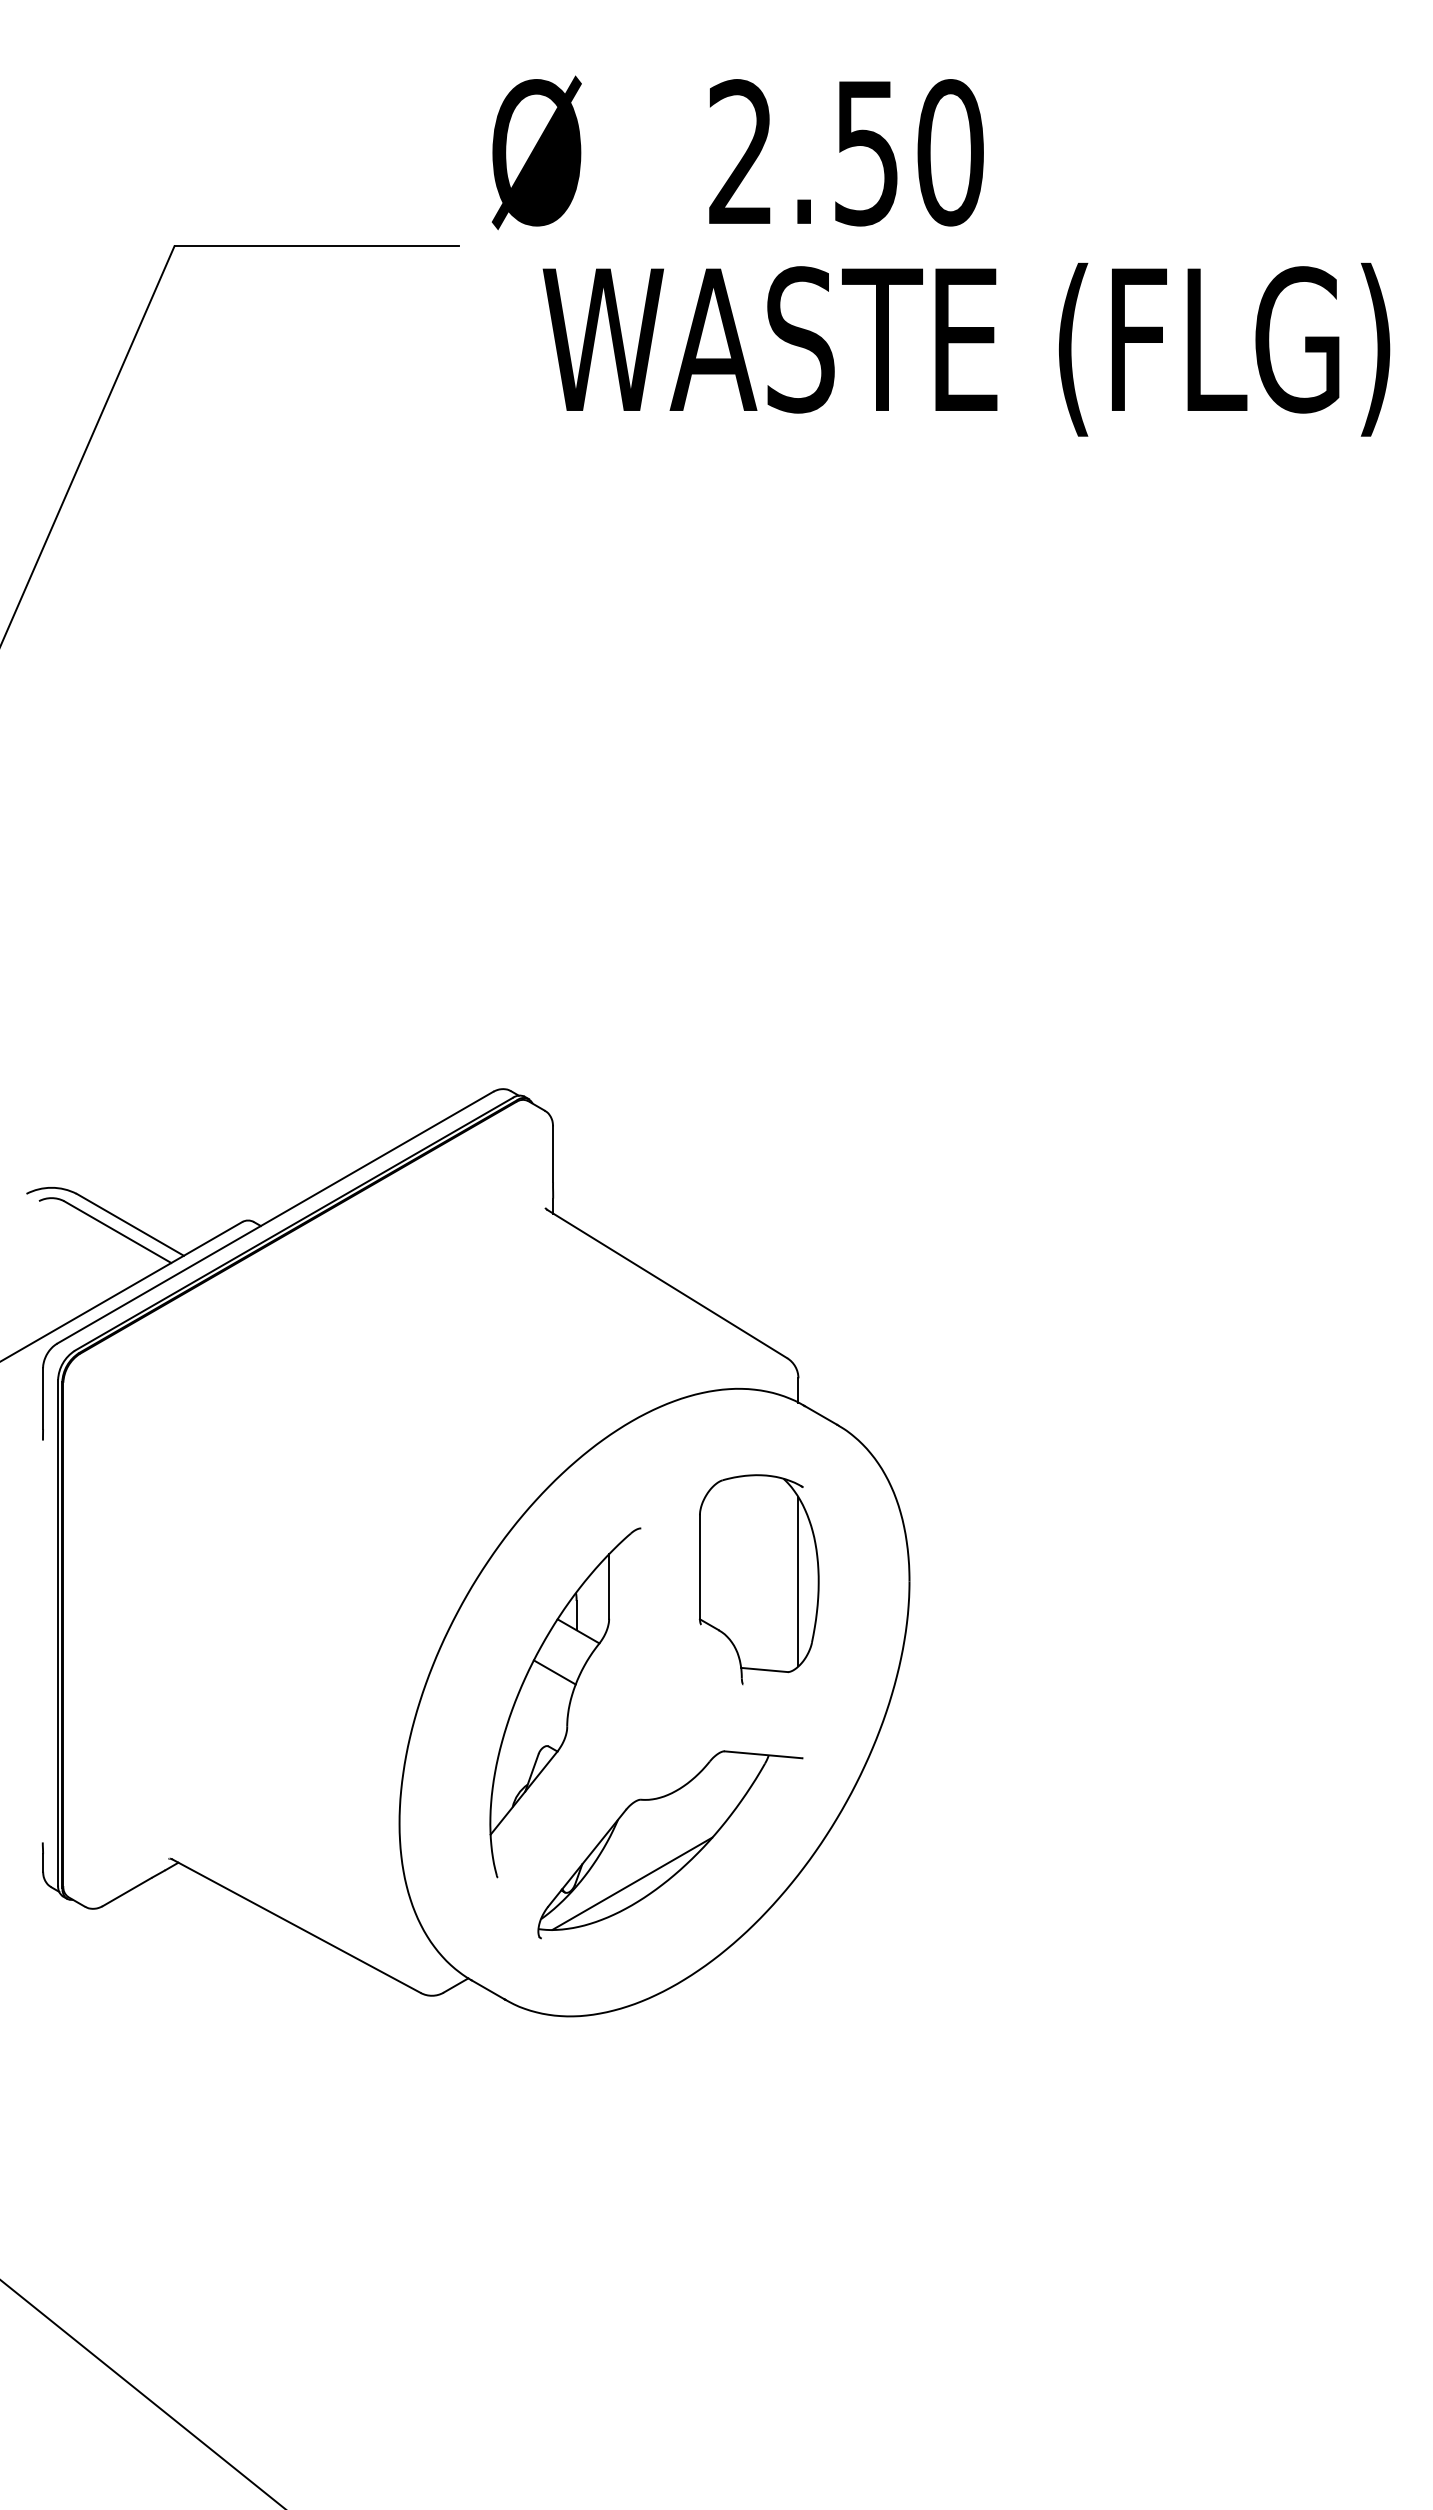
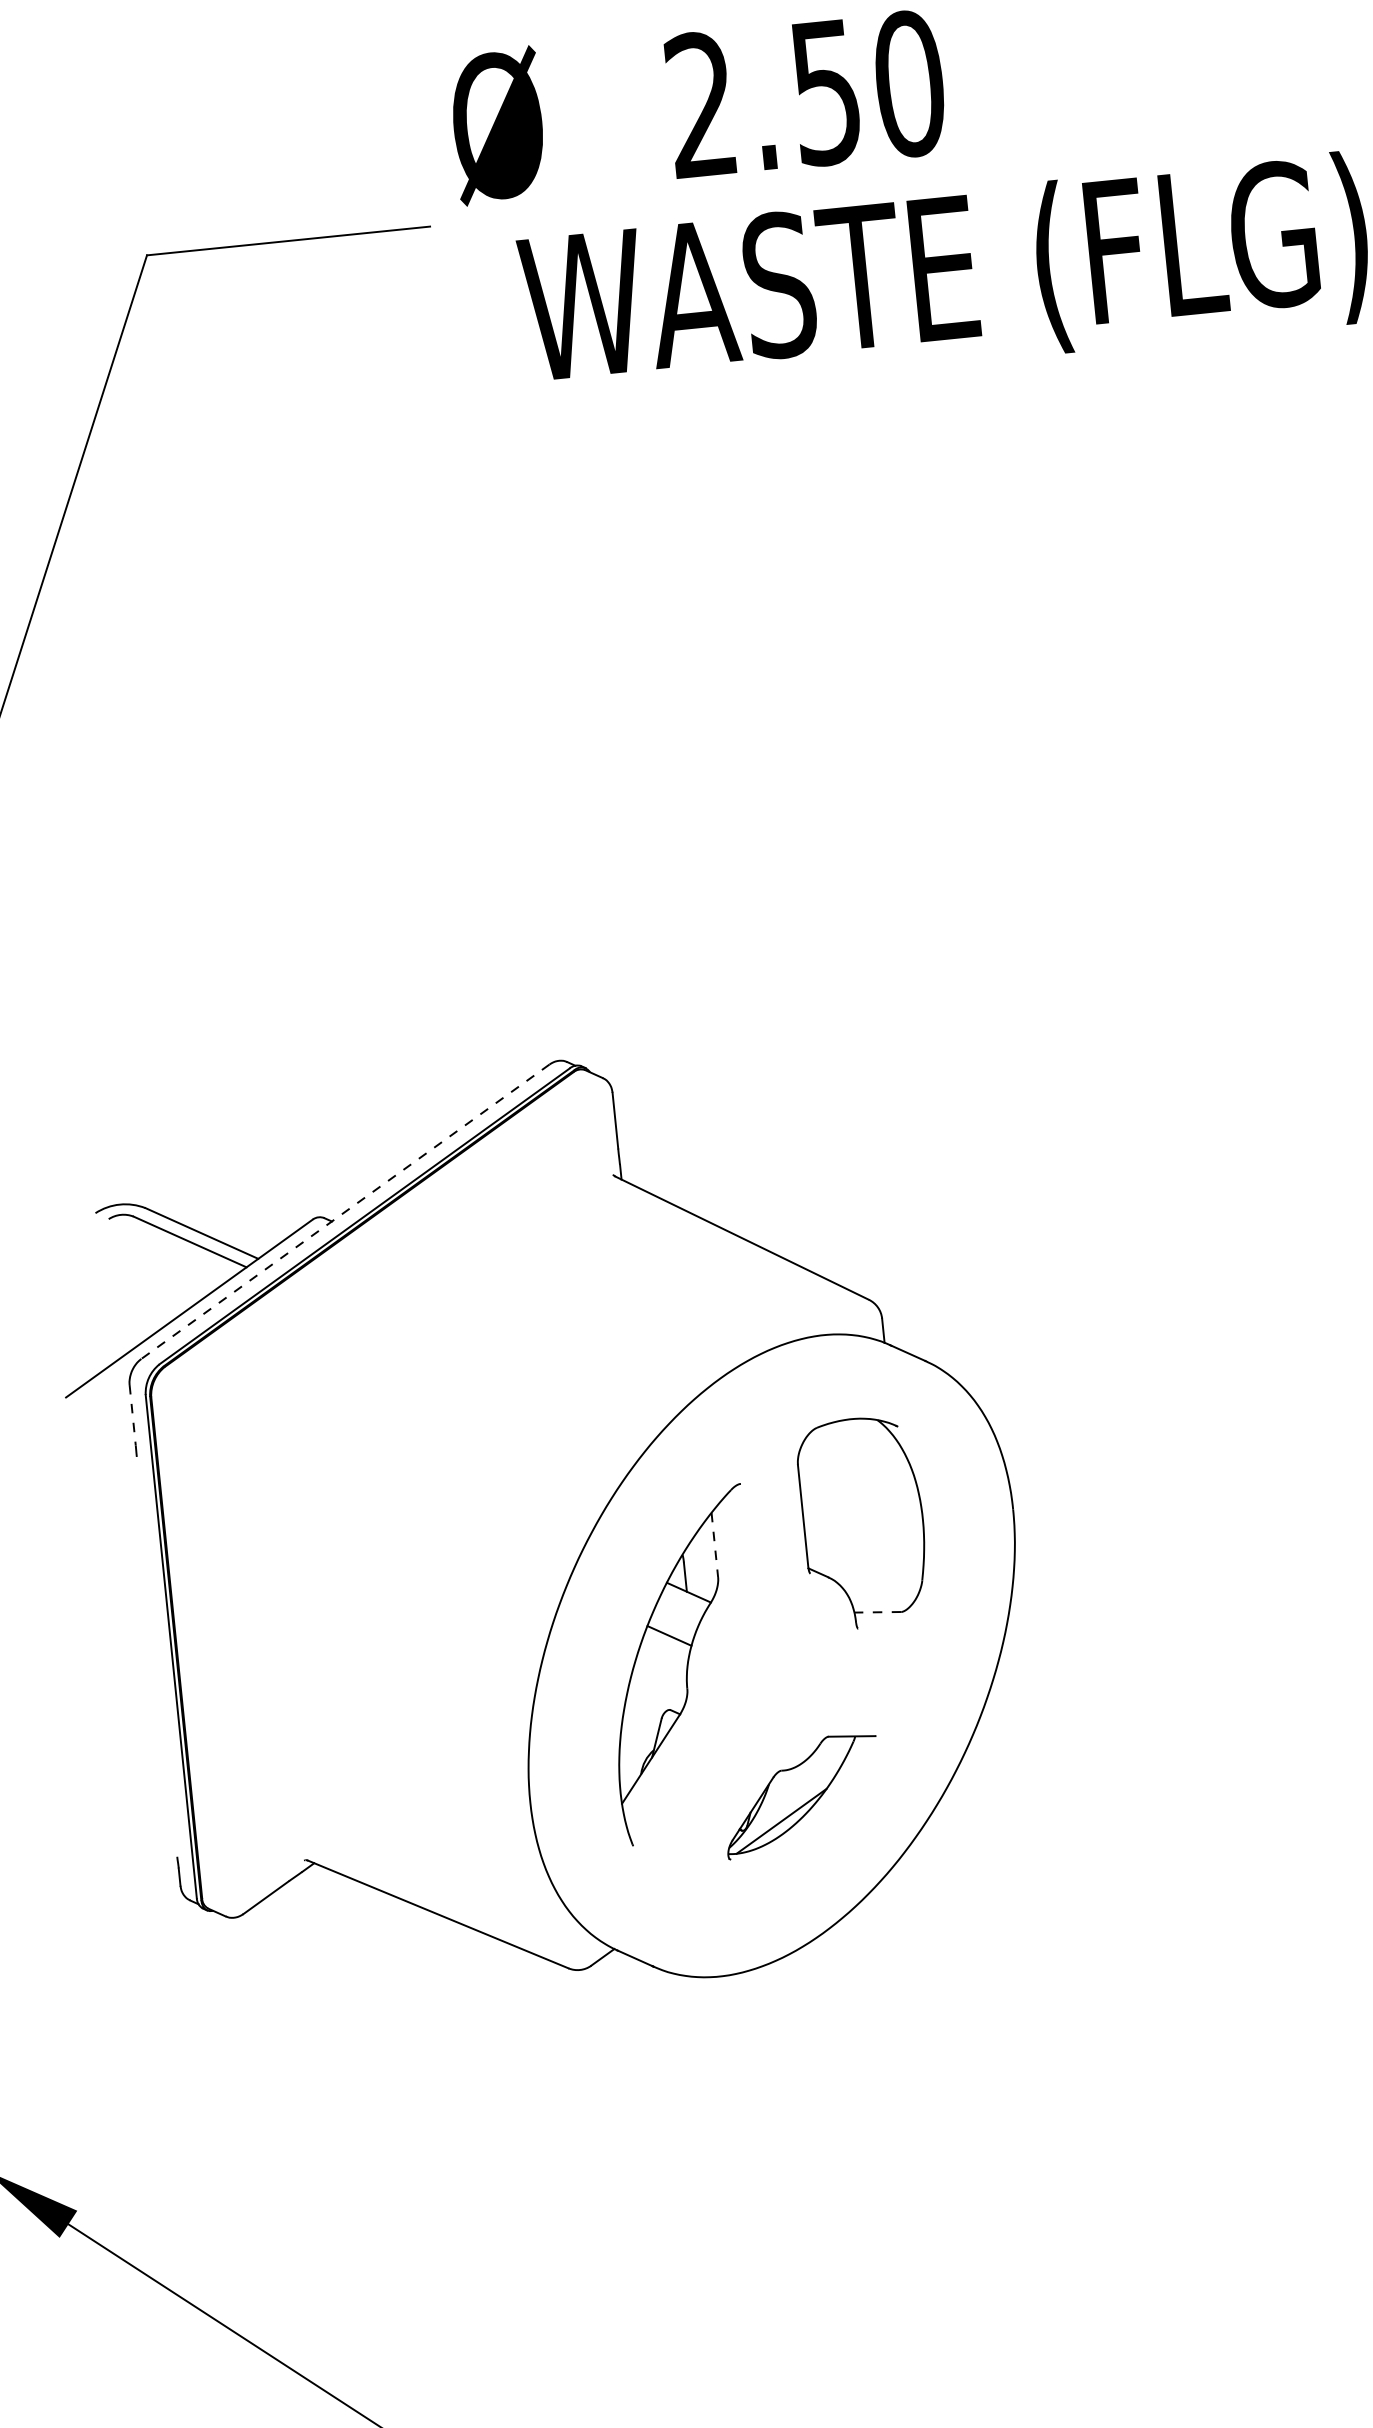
line: (275, 1217) -> (345, 1211), solid -> dashed
line: (43, 1399) -> (133, 1416), solid -> dashed
line: (798, 1581) -> (902, 1520), removed
line: (609, 1587) -> (715, 1545), solid -> dashed
line: (763, 1669) -> (876, 1611), solid -> dashed
part: (670, 1844) -> (801, 1795), size x0.6

